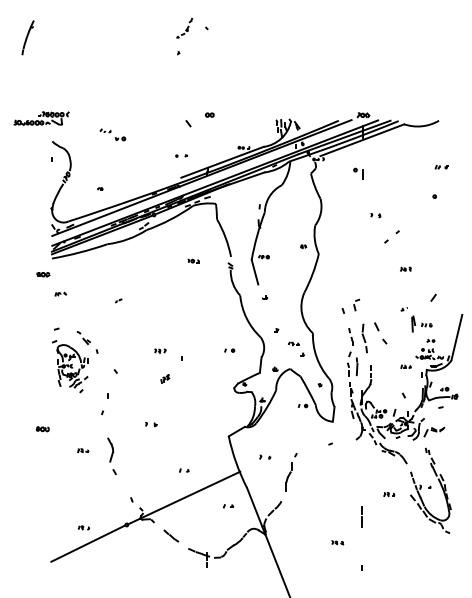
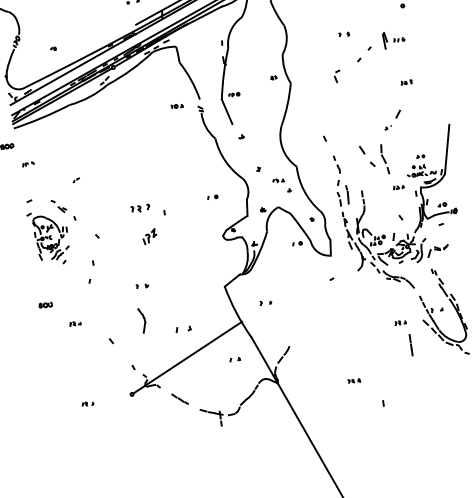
part: (193, 260) -> (176, 105), moved
part: (405, 268) -> (406, 81), moved
line: (433, 297) -> (398, 113), moved
part: (118, 300) -> (76, 179), moved
part: (356, 304) -> (337, 75), moved
part: (421, 323) -> (393, 39), moved
part: (364, 338) -> (384, 159), moved
part: (160, 350) -> (140, 207), size x1.6
part: (165, 378) -> (150, 236), size x1.6
part: (42, 429) -> (45, 305), moved
part: (110, 449) -> (142, 320), moved
part: (184, 470) -> (183, 328), size x1.6
part: (291, 472) -> (295, 314), removed
line: (361, 516) -> (410, 344), moved
line: (87, 543) -> (94, 419), removed

